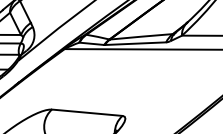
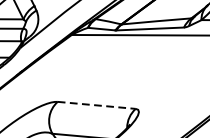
line: (87, 112) -> (97, 105), solid -> dashed

